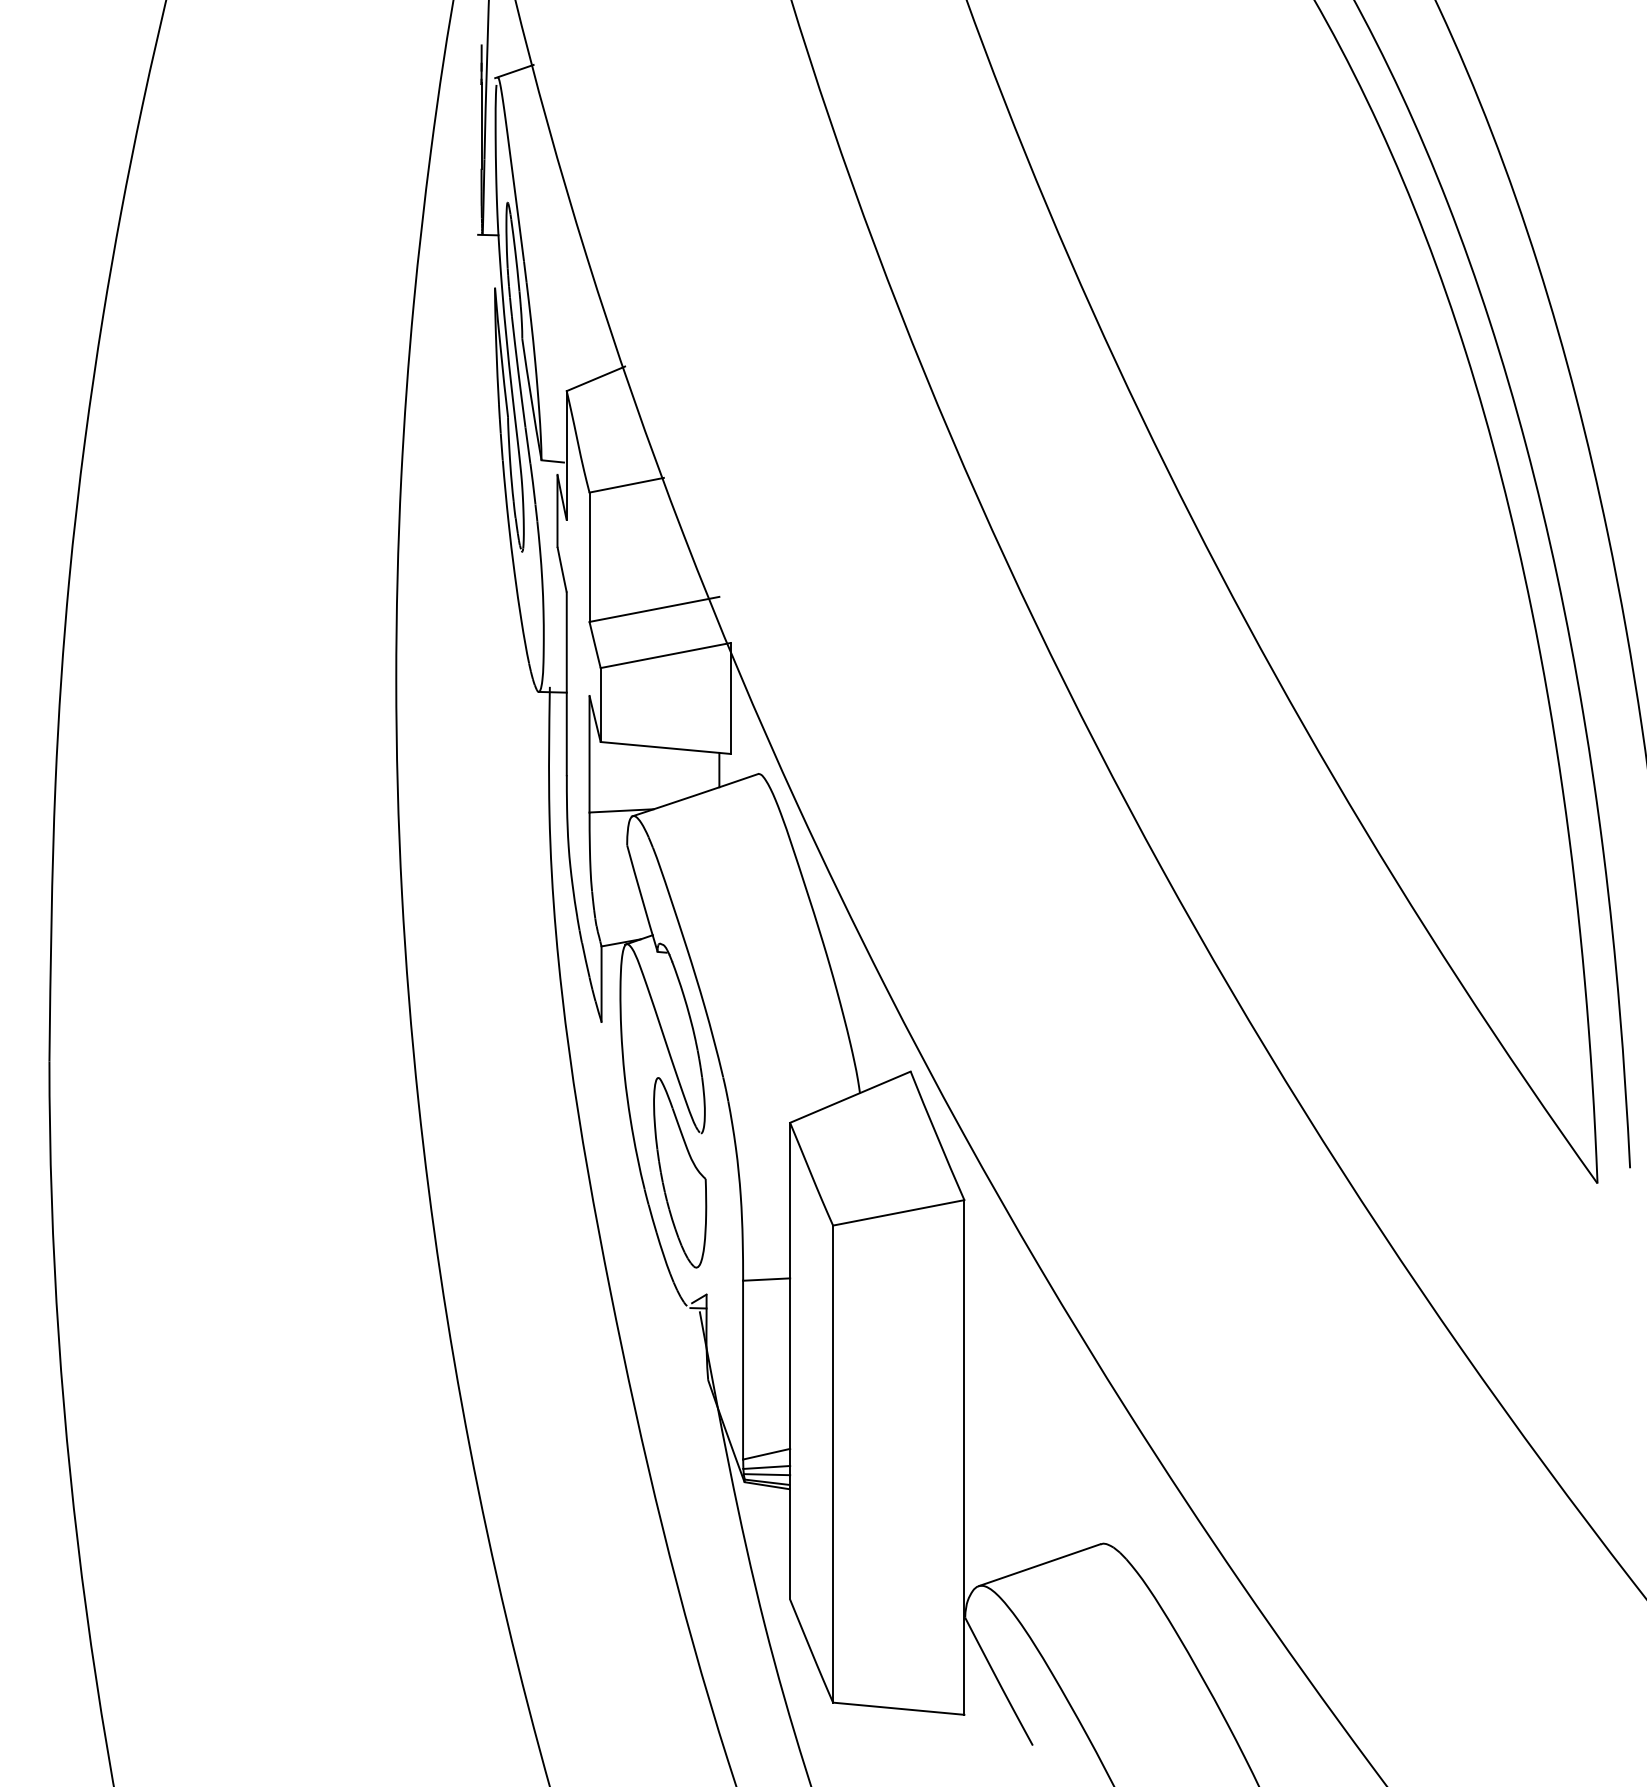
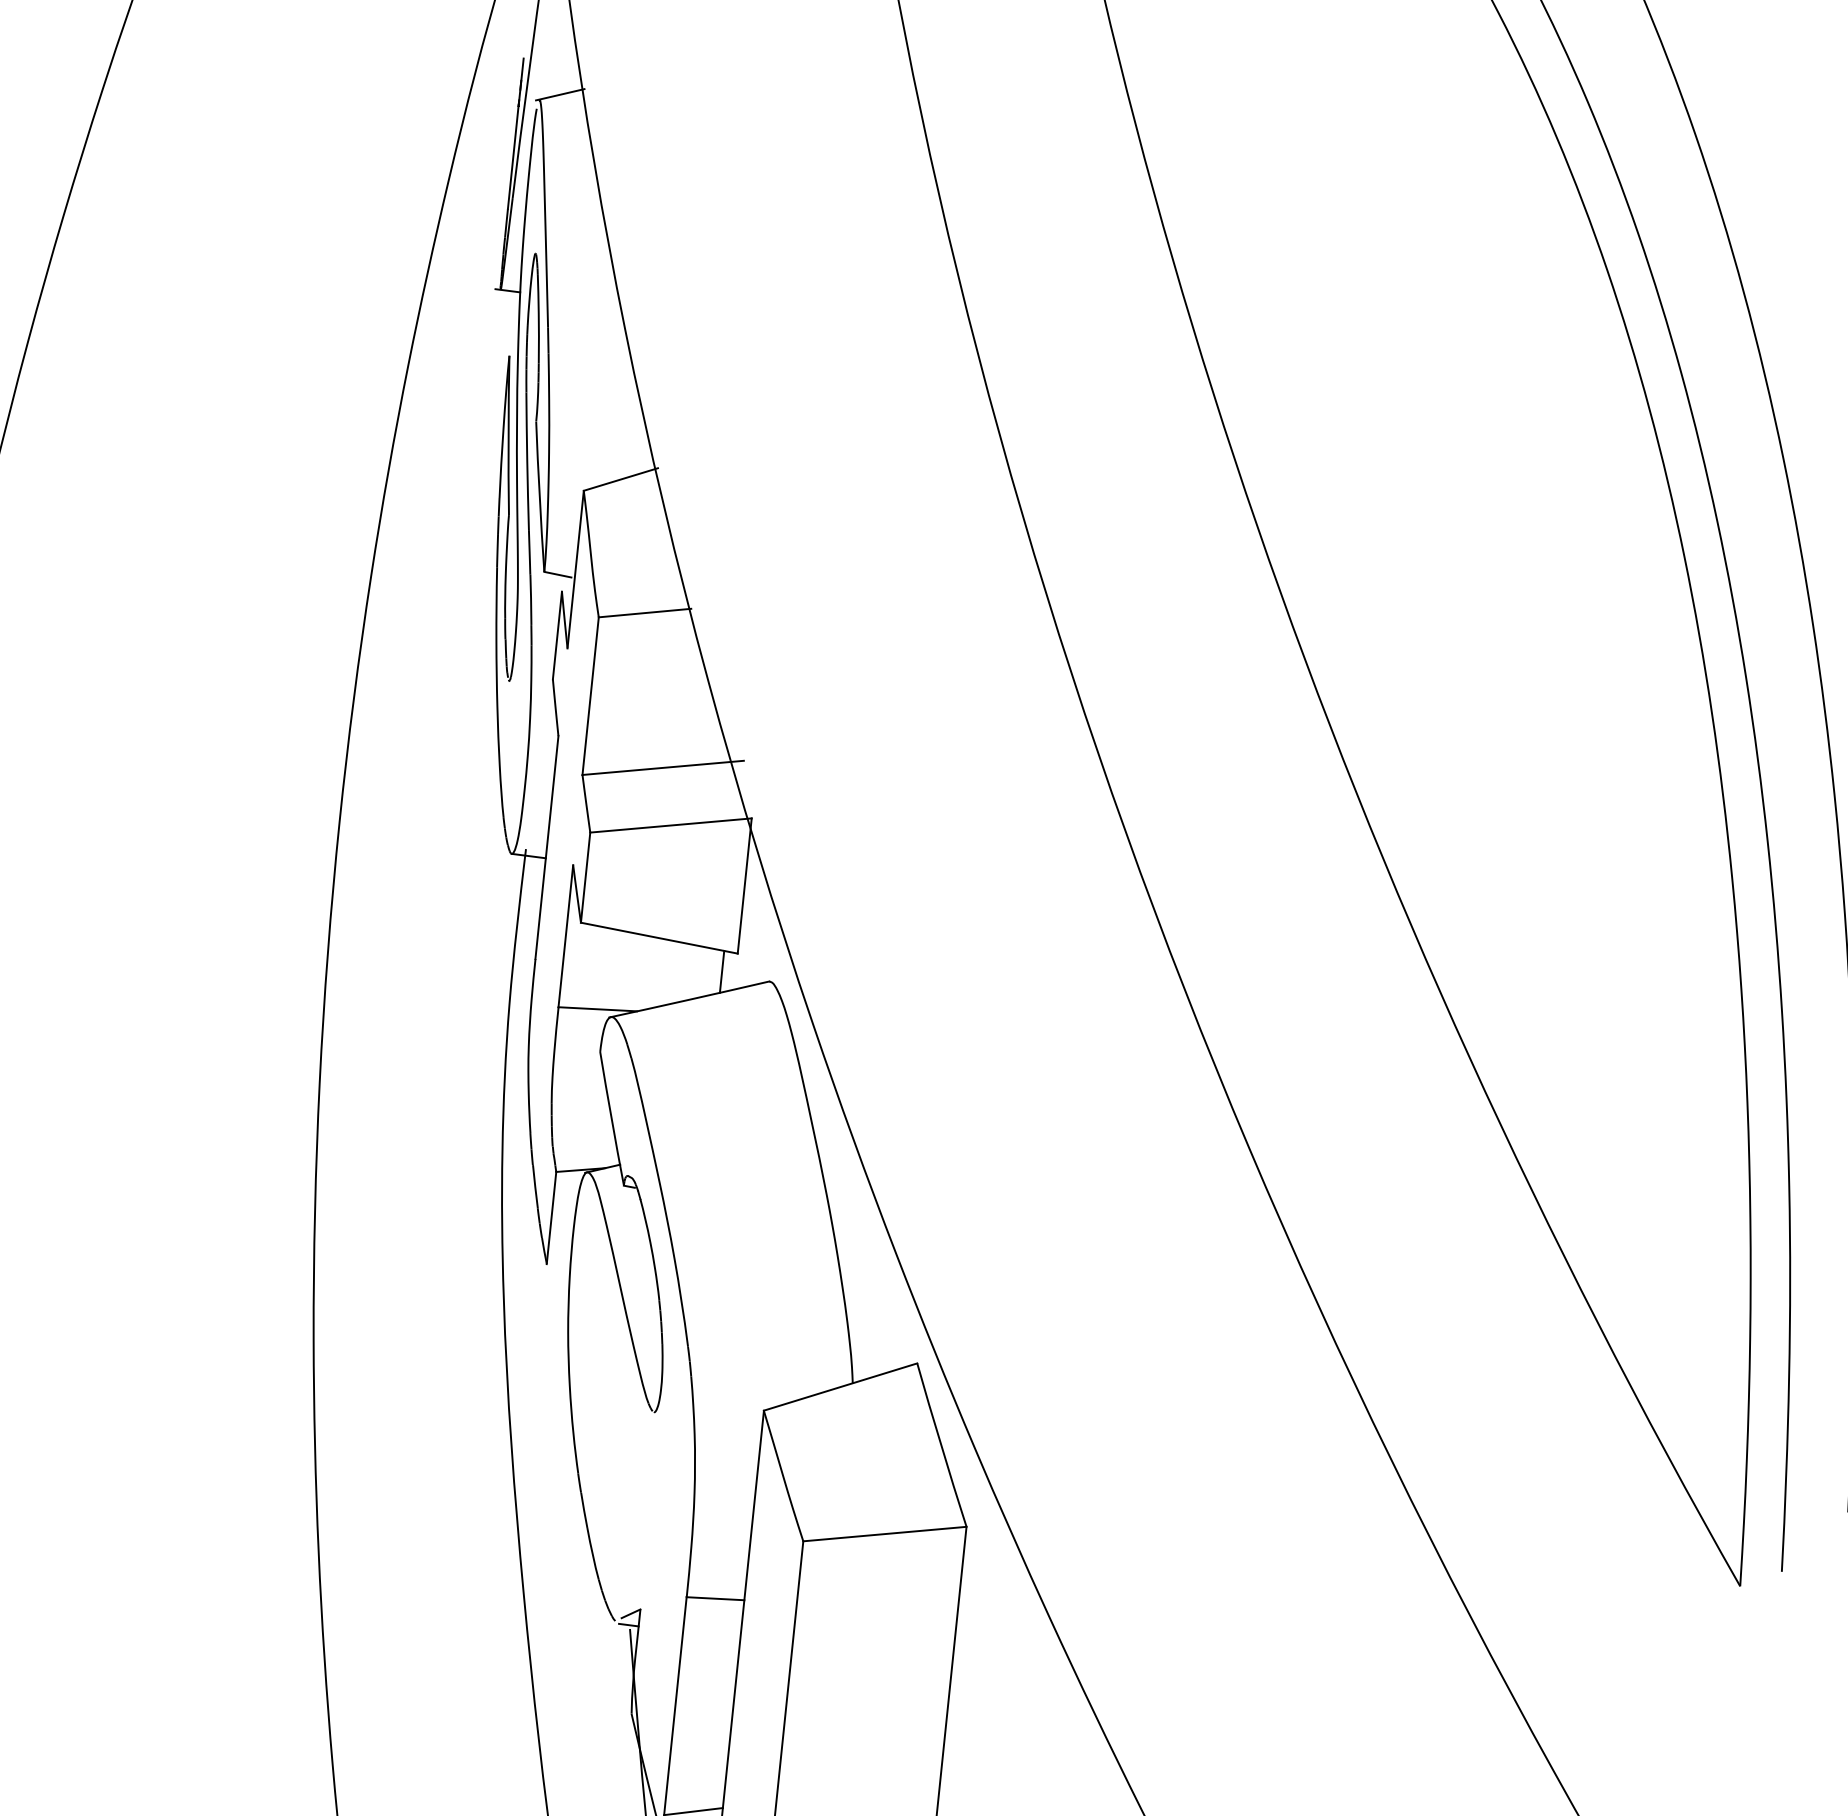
part: (680, 1172) -> (624, 1457), removed

